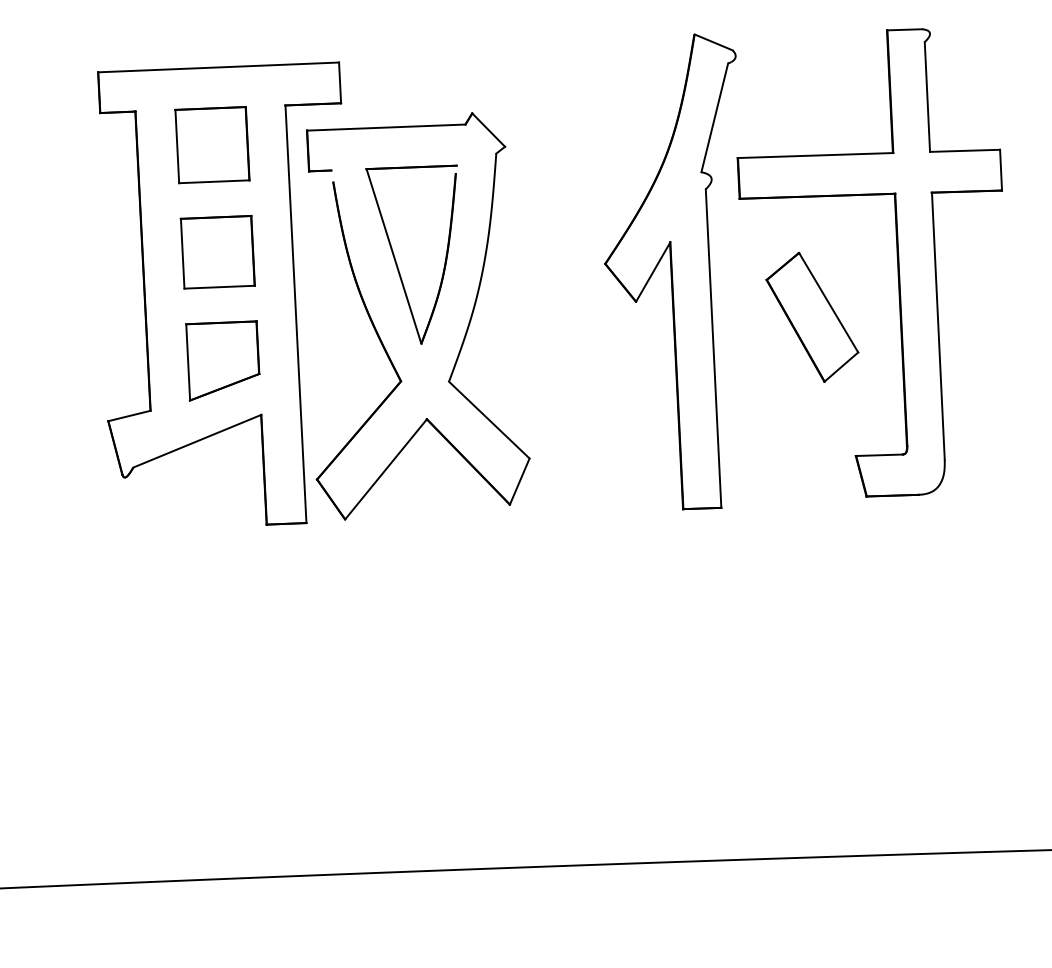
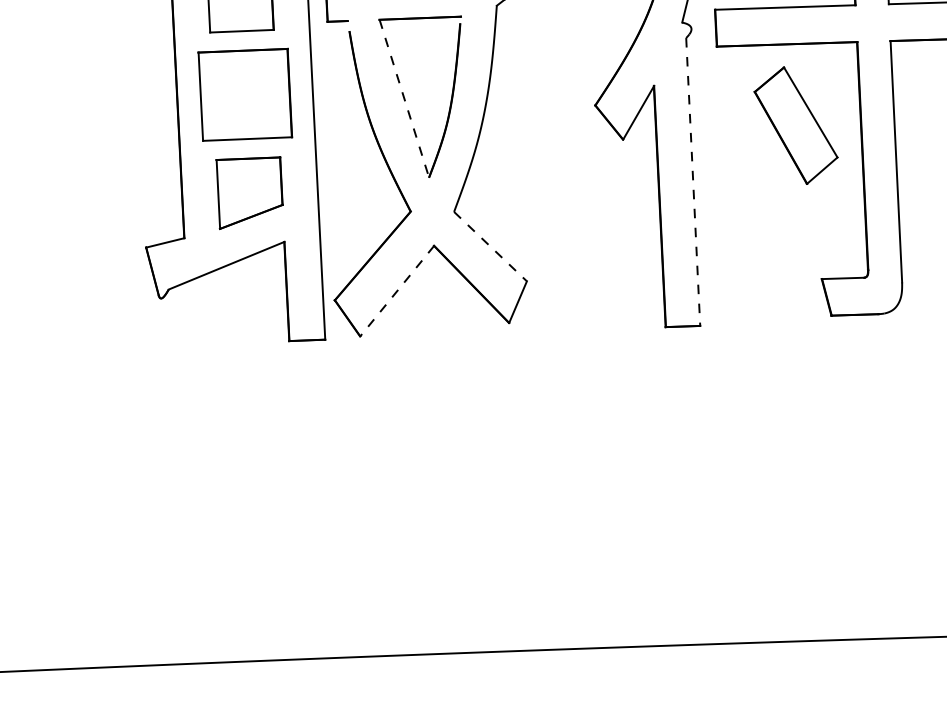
part: (217, 252) -> (244, 95), size x1.4
line: (394, 256) -> (404, 98), solid -> dashed
part: (812, 316) -> (796, 124), moved
line: (713, 349) -> (693, 182), solid -> dashed
line: (489, 420) -> (490, 246), solid -> dashed
line: (386, 469) -> (397, 291), solid -> dashed

